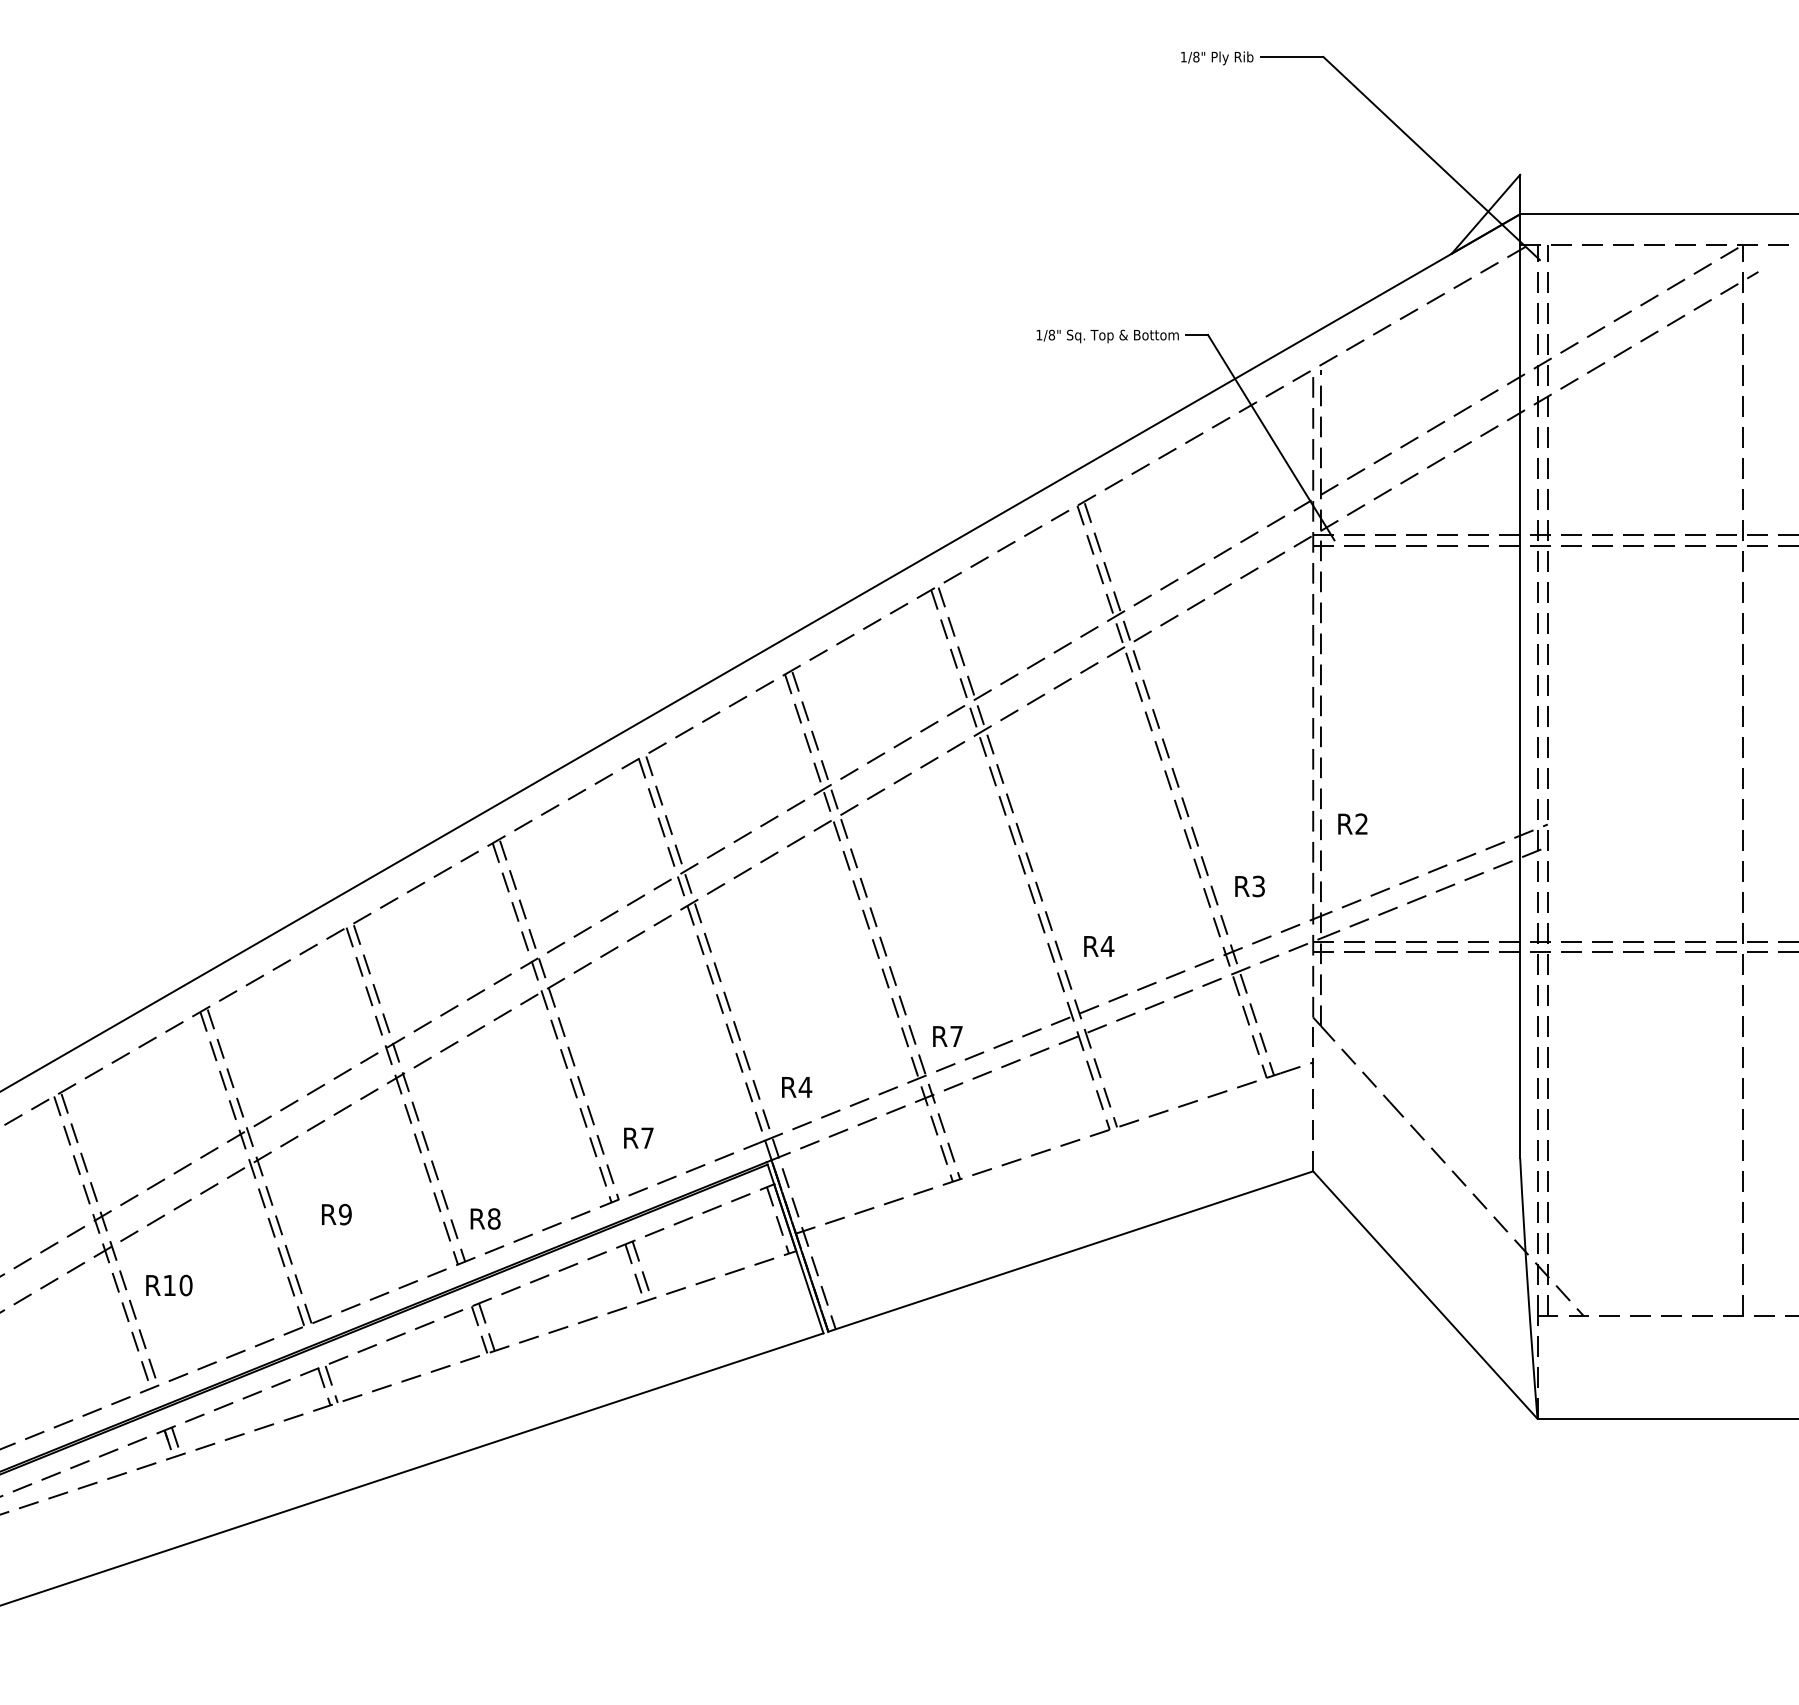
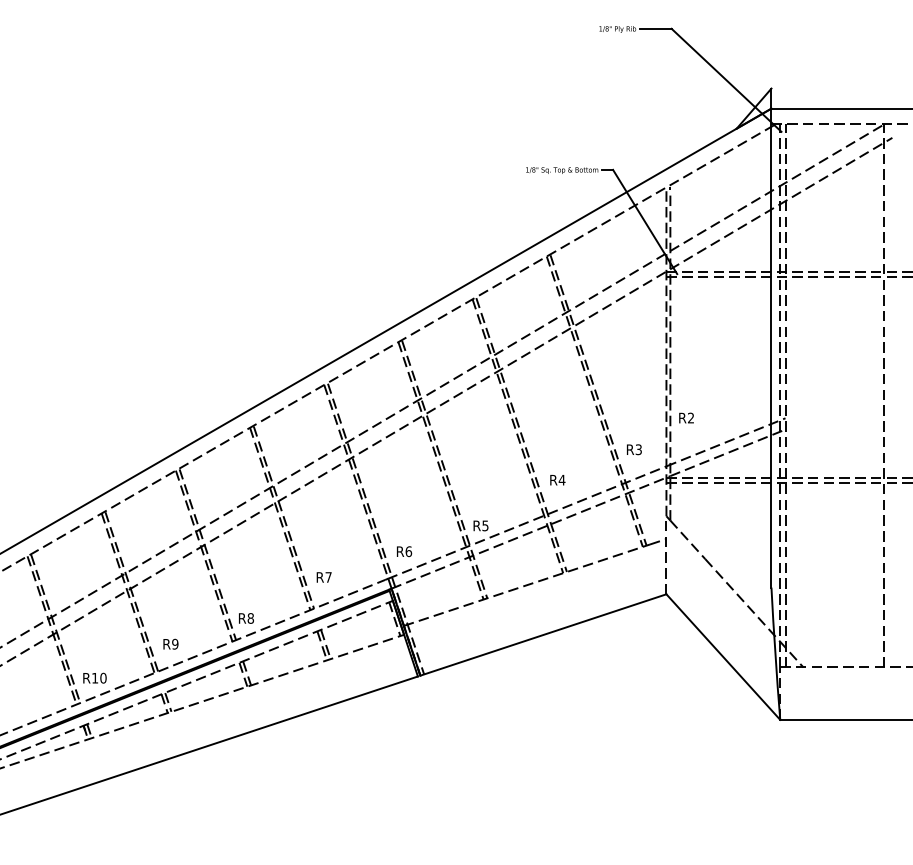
text: (956, 1035) -> (485, 525), R7 -> R5
text: (804, 1087) -> (408, 551), R4 -> R6
text: (335, 1213) -> (170, 643), moved
text: (168, 1284) -> (94, 677), moved

